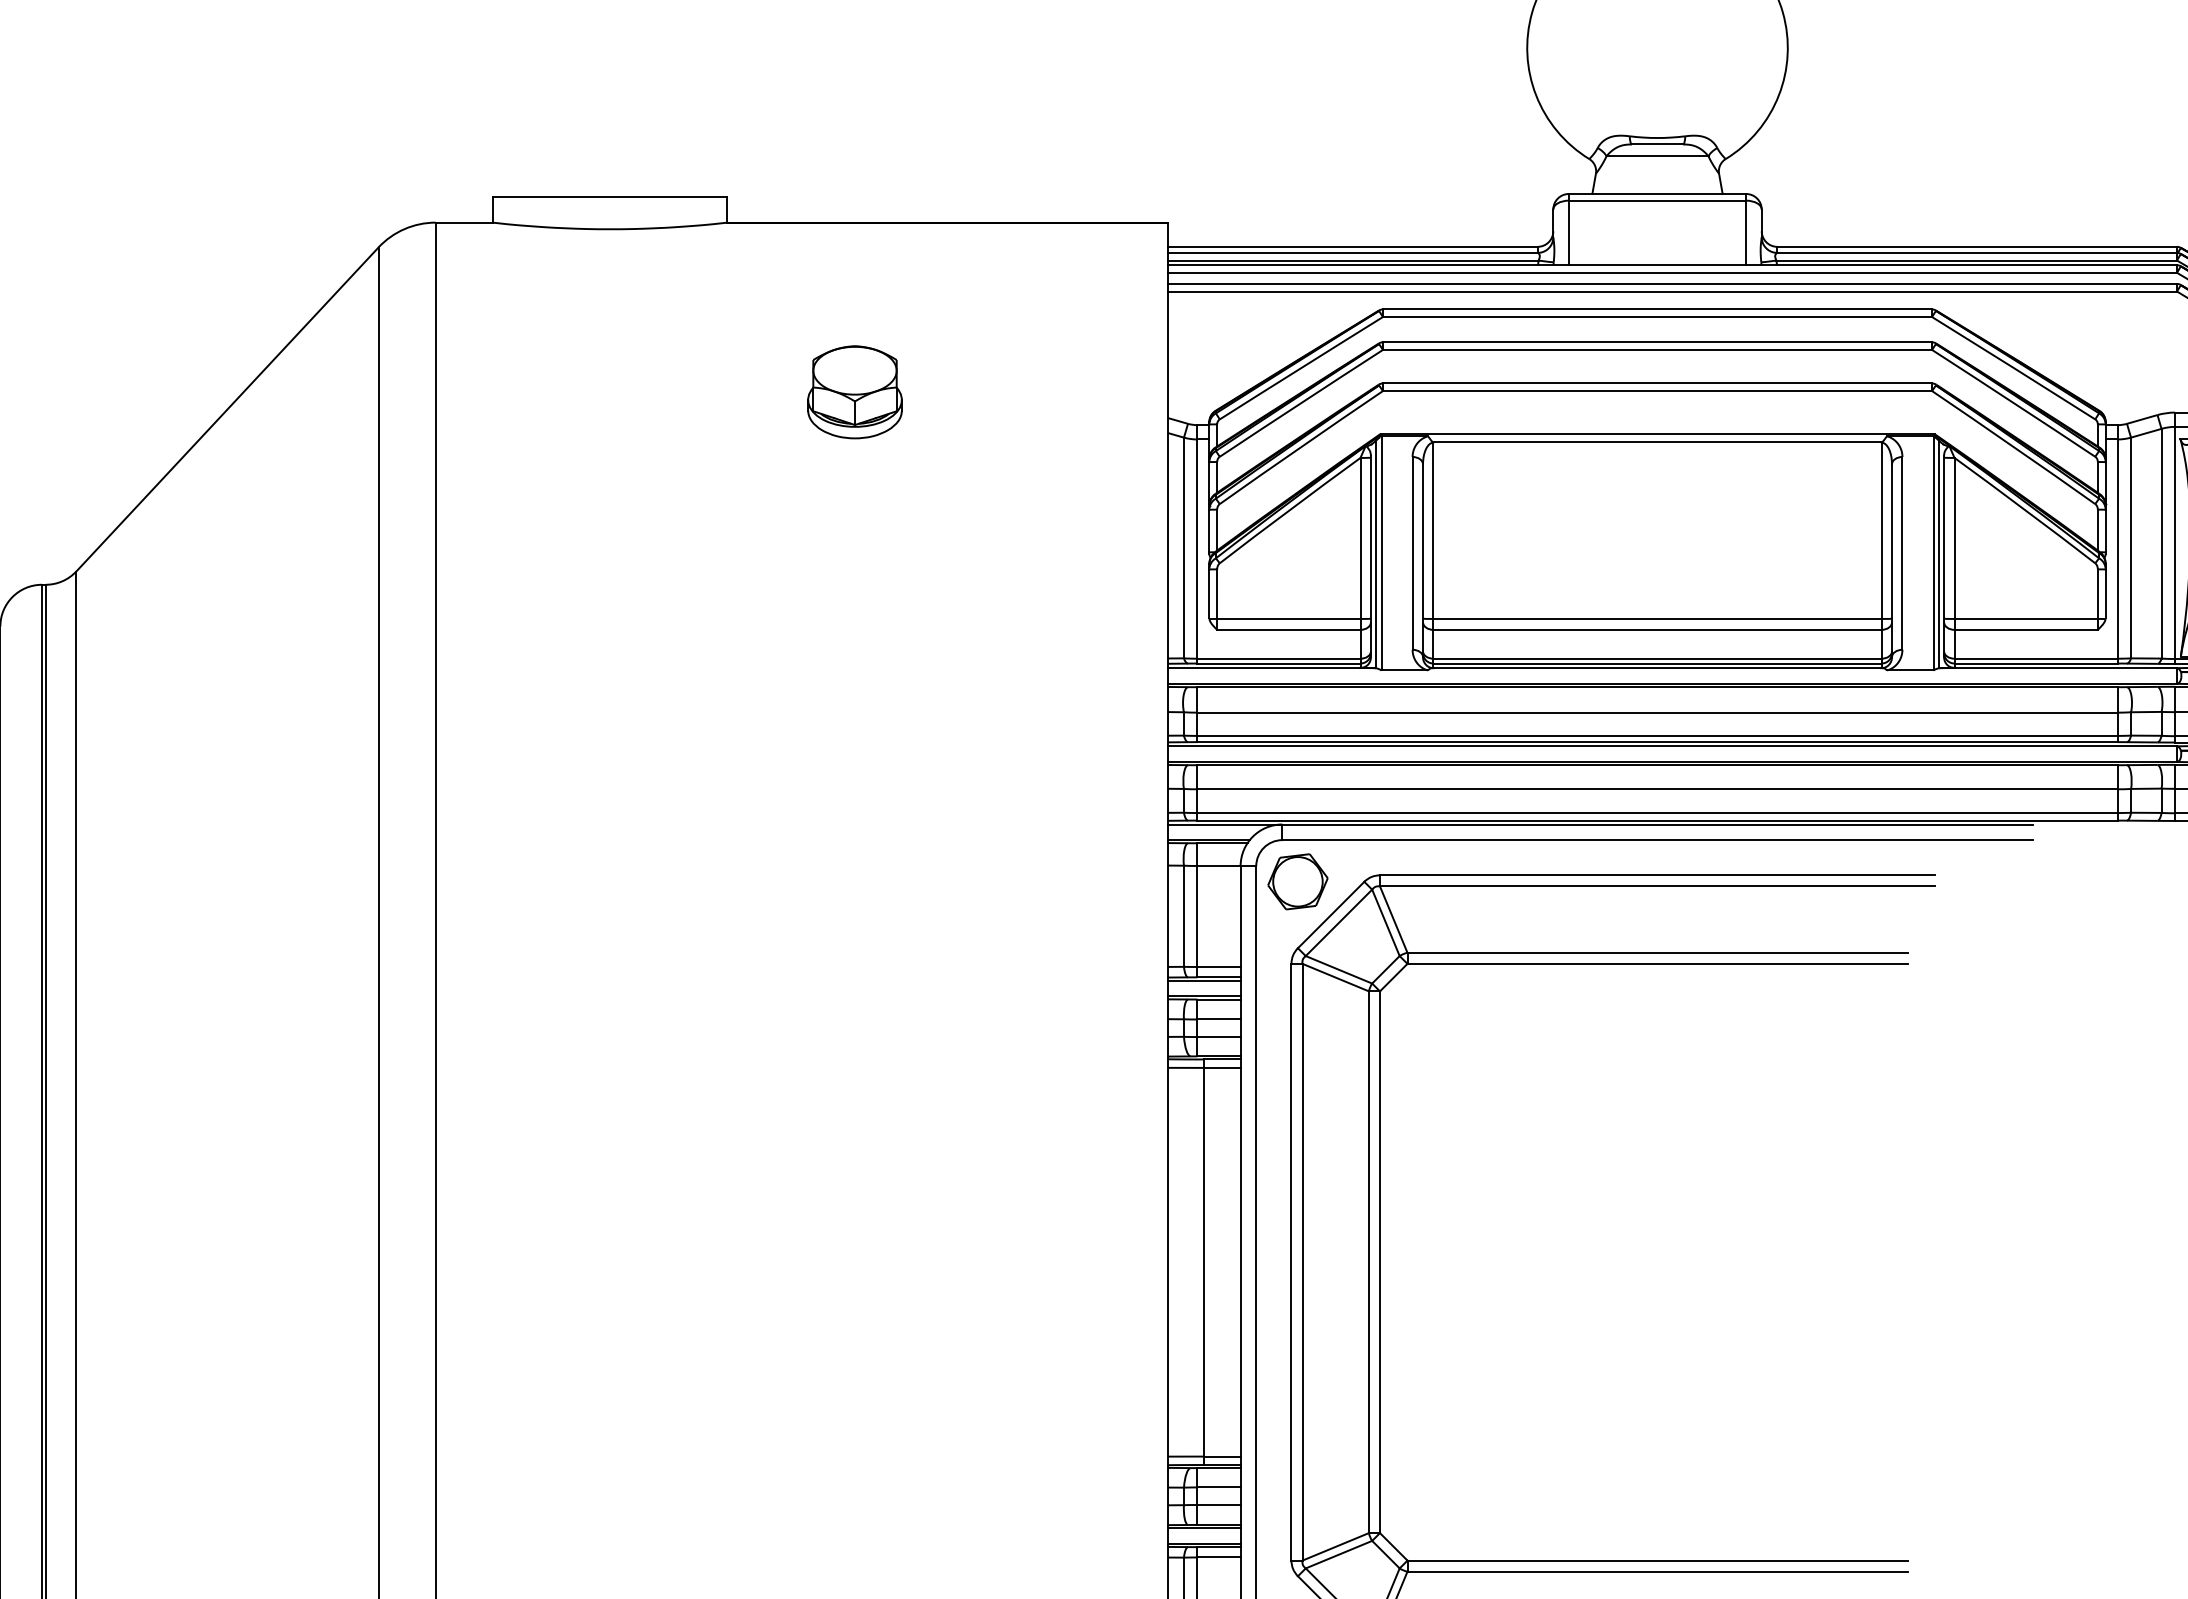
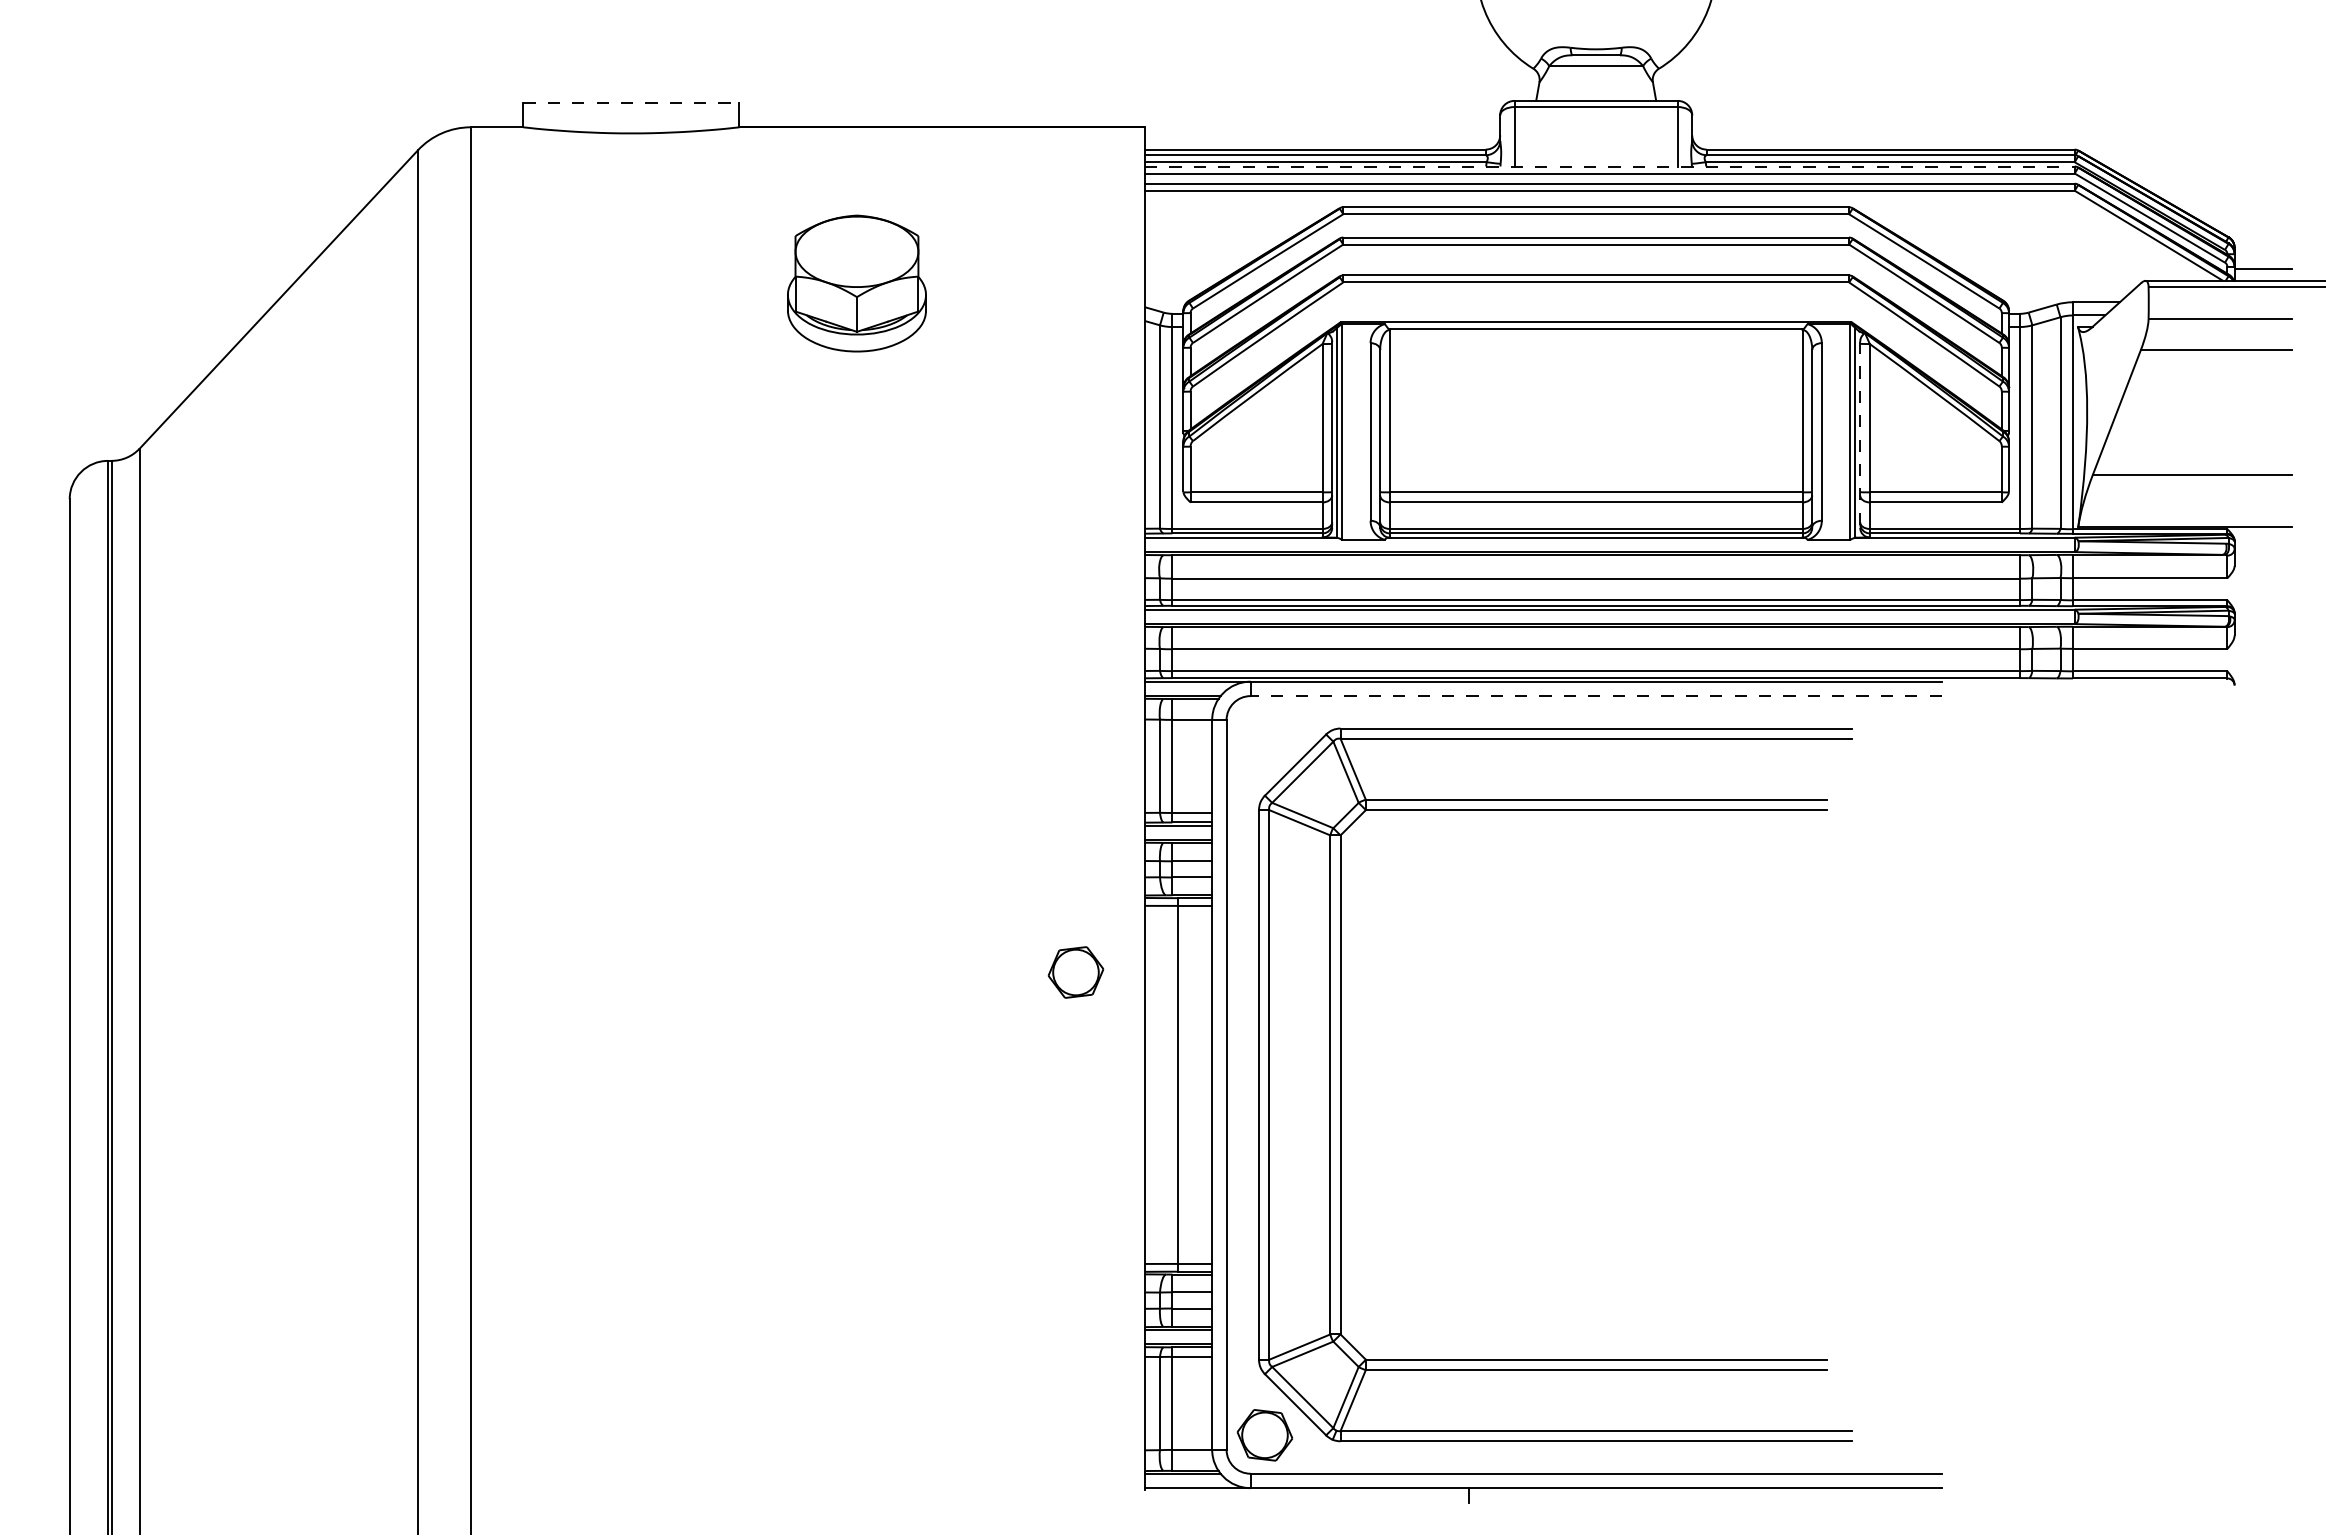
line: (610, 196) -> (631, 103), solid -> dashed
line: (1671, 265) -> (1609, 166), solid -> dashed
part: (854, 392) -> (856, 283), size x1.6
line: (1944, 556) -> (1860, 434), solid -> dashed
line: (1657, 840) -> (1596, 696), solid -> dashed
part: (1297, 881) -> (1075, 972), moved

